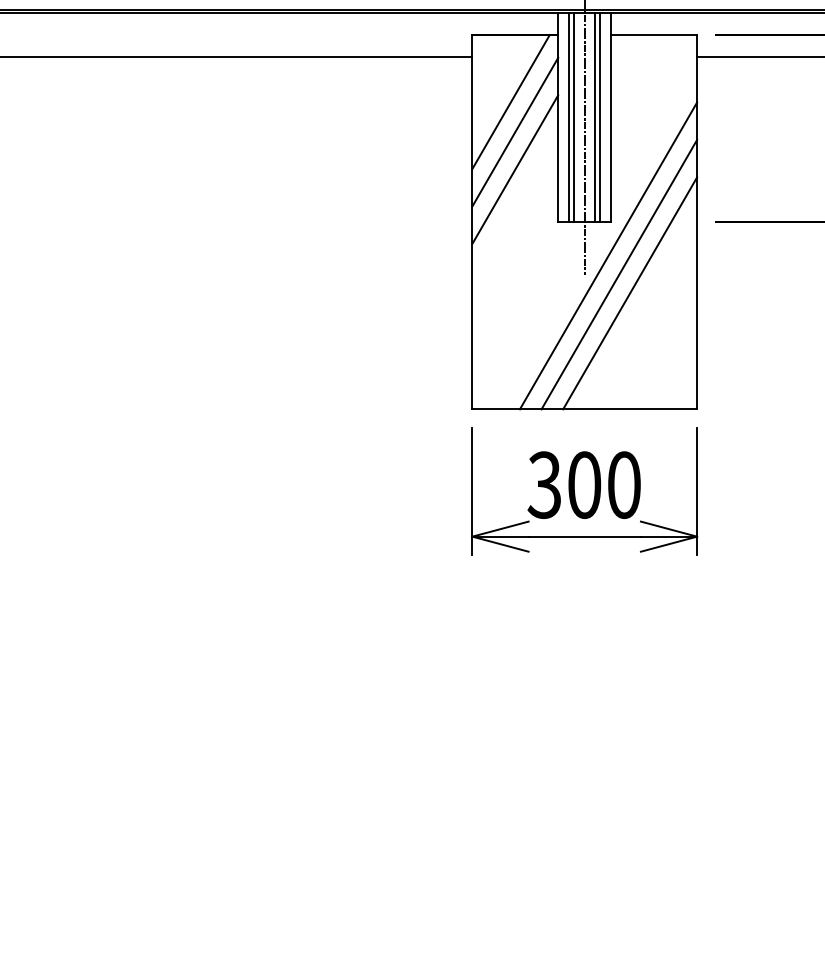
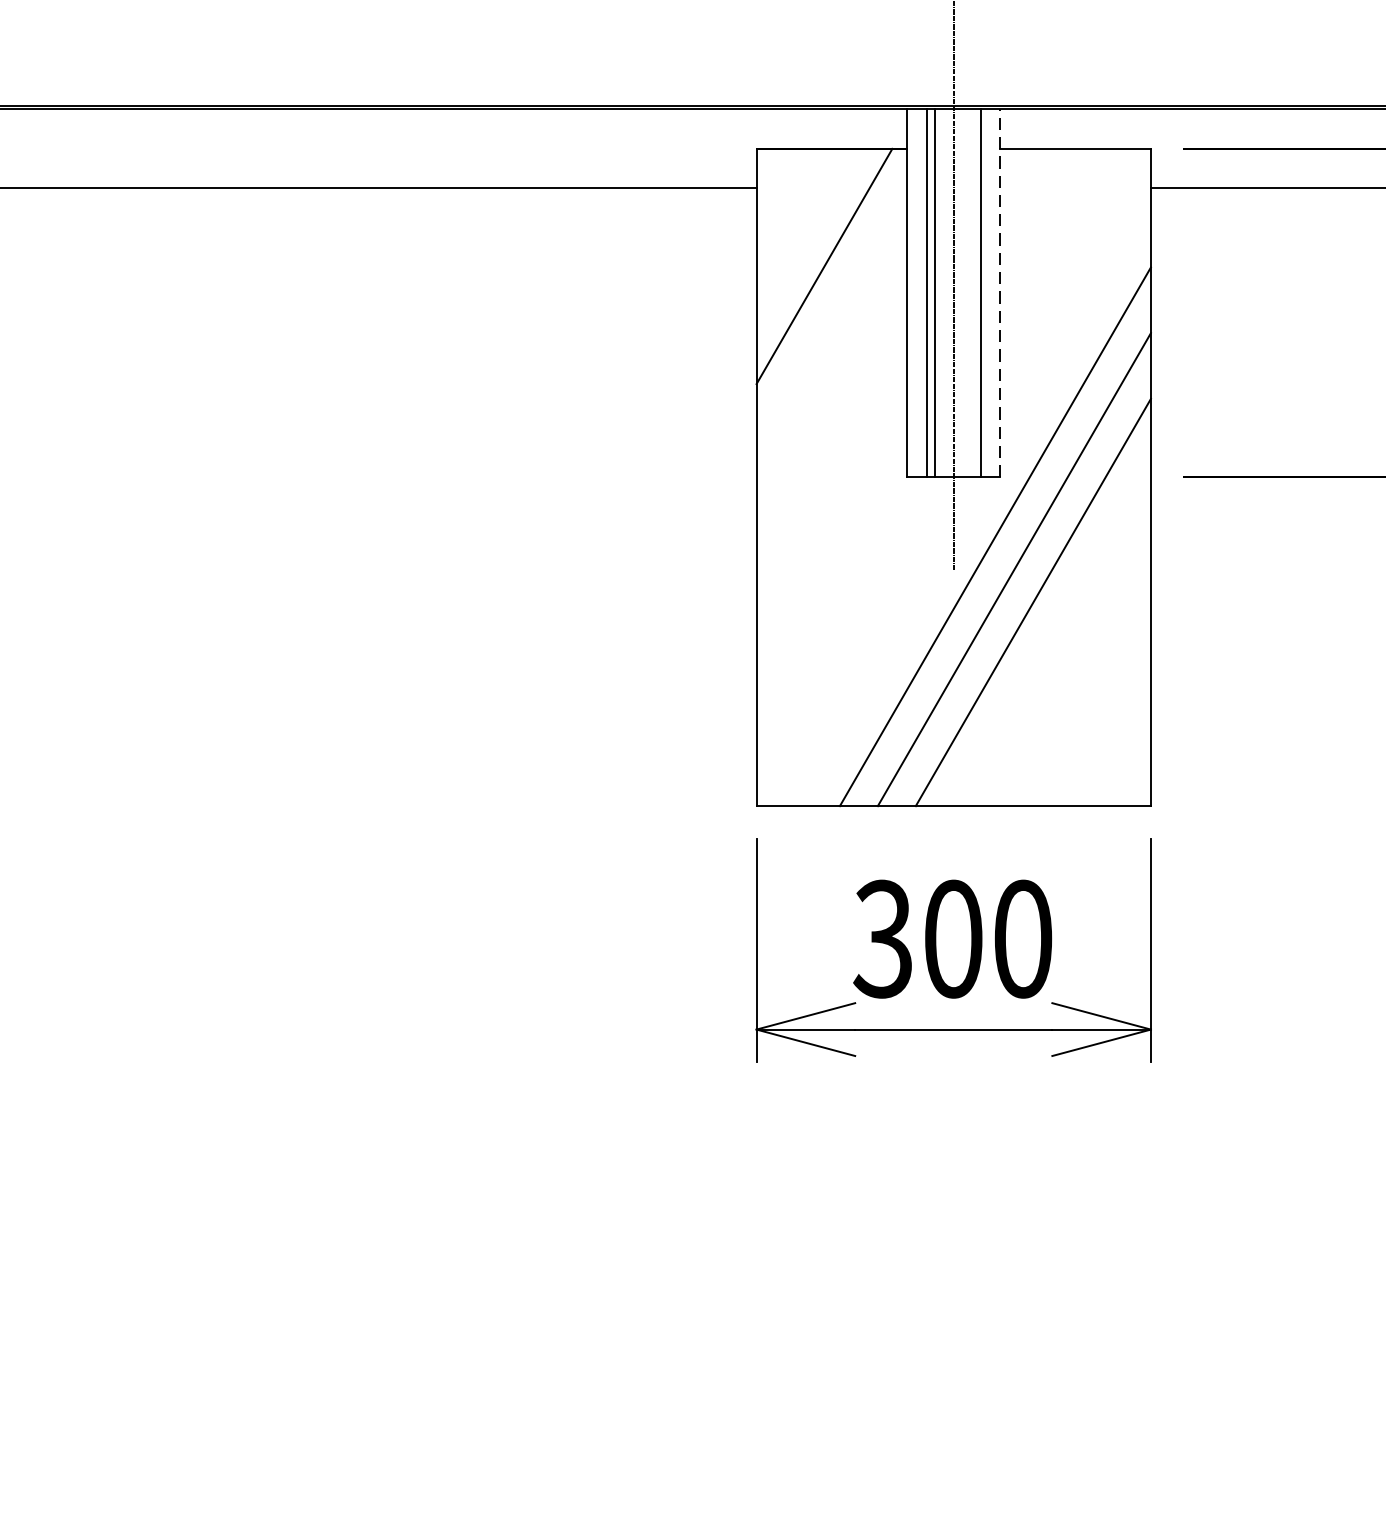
line: (595, 117) -> (972, 293), removed
line: (611, 117) -> (1000, 293), solid -> dashed
line: (515, 131) -> (832, 318), removed
line: (515, 169) -> (832, 385), removed

